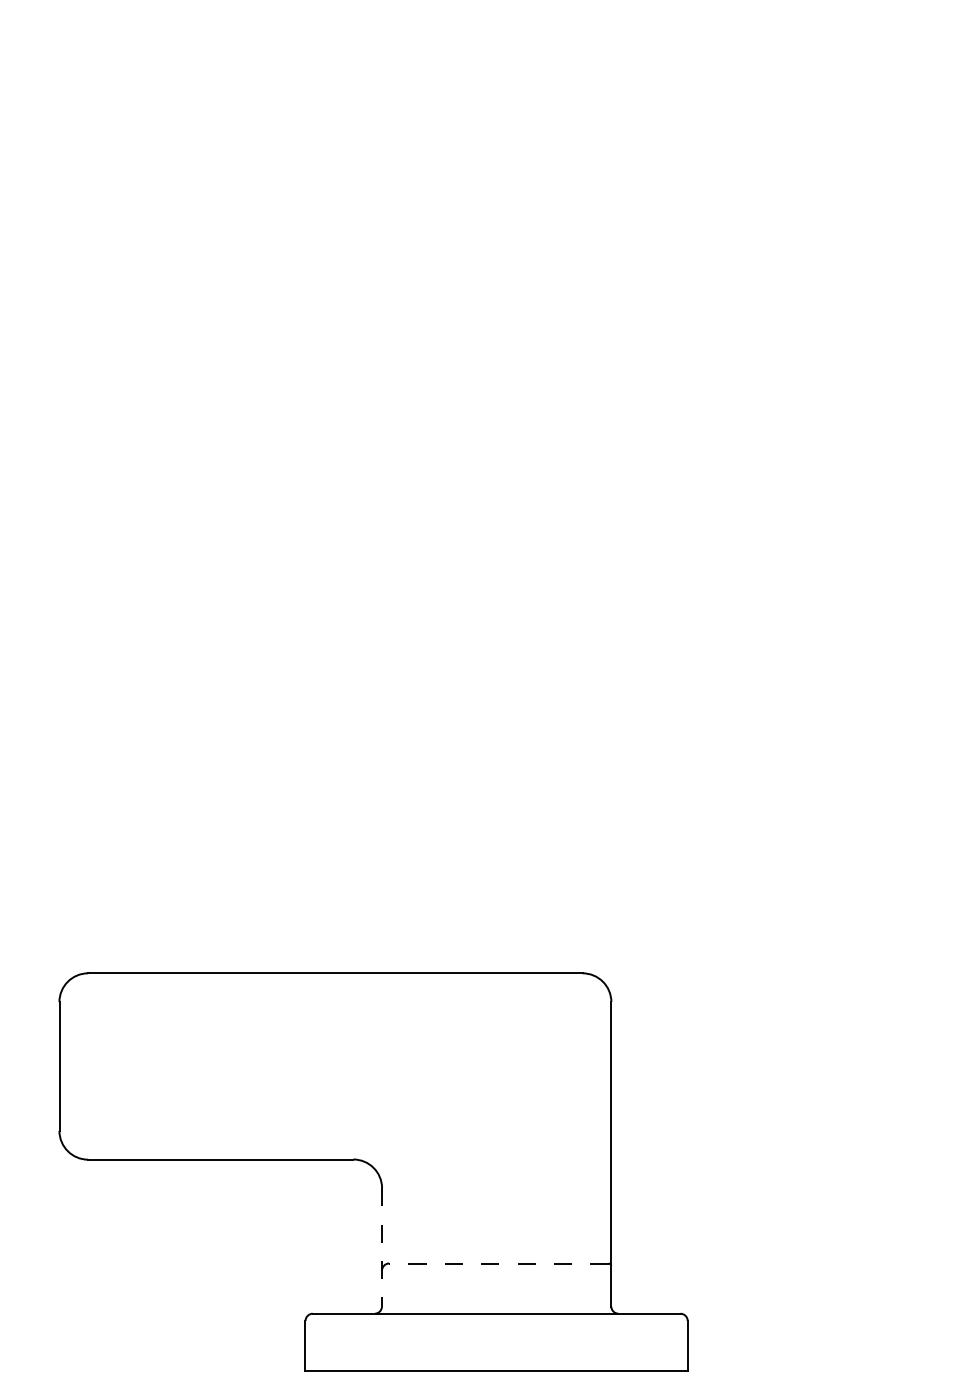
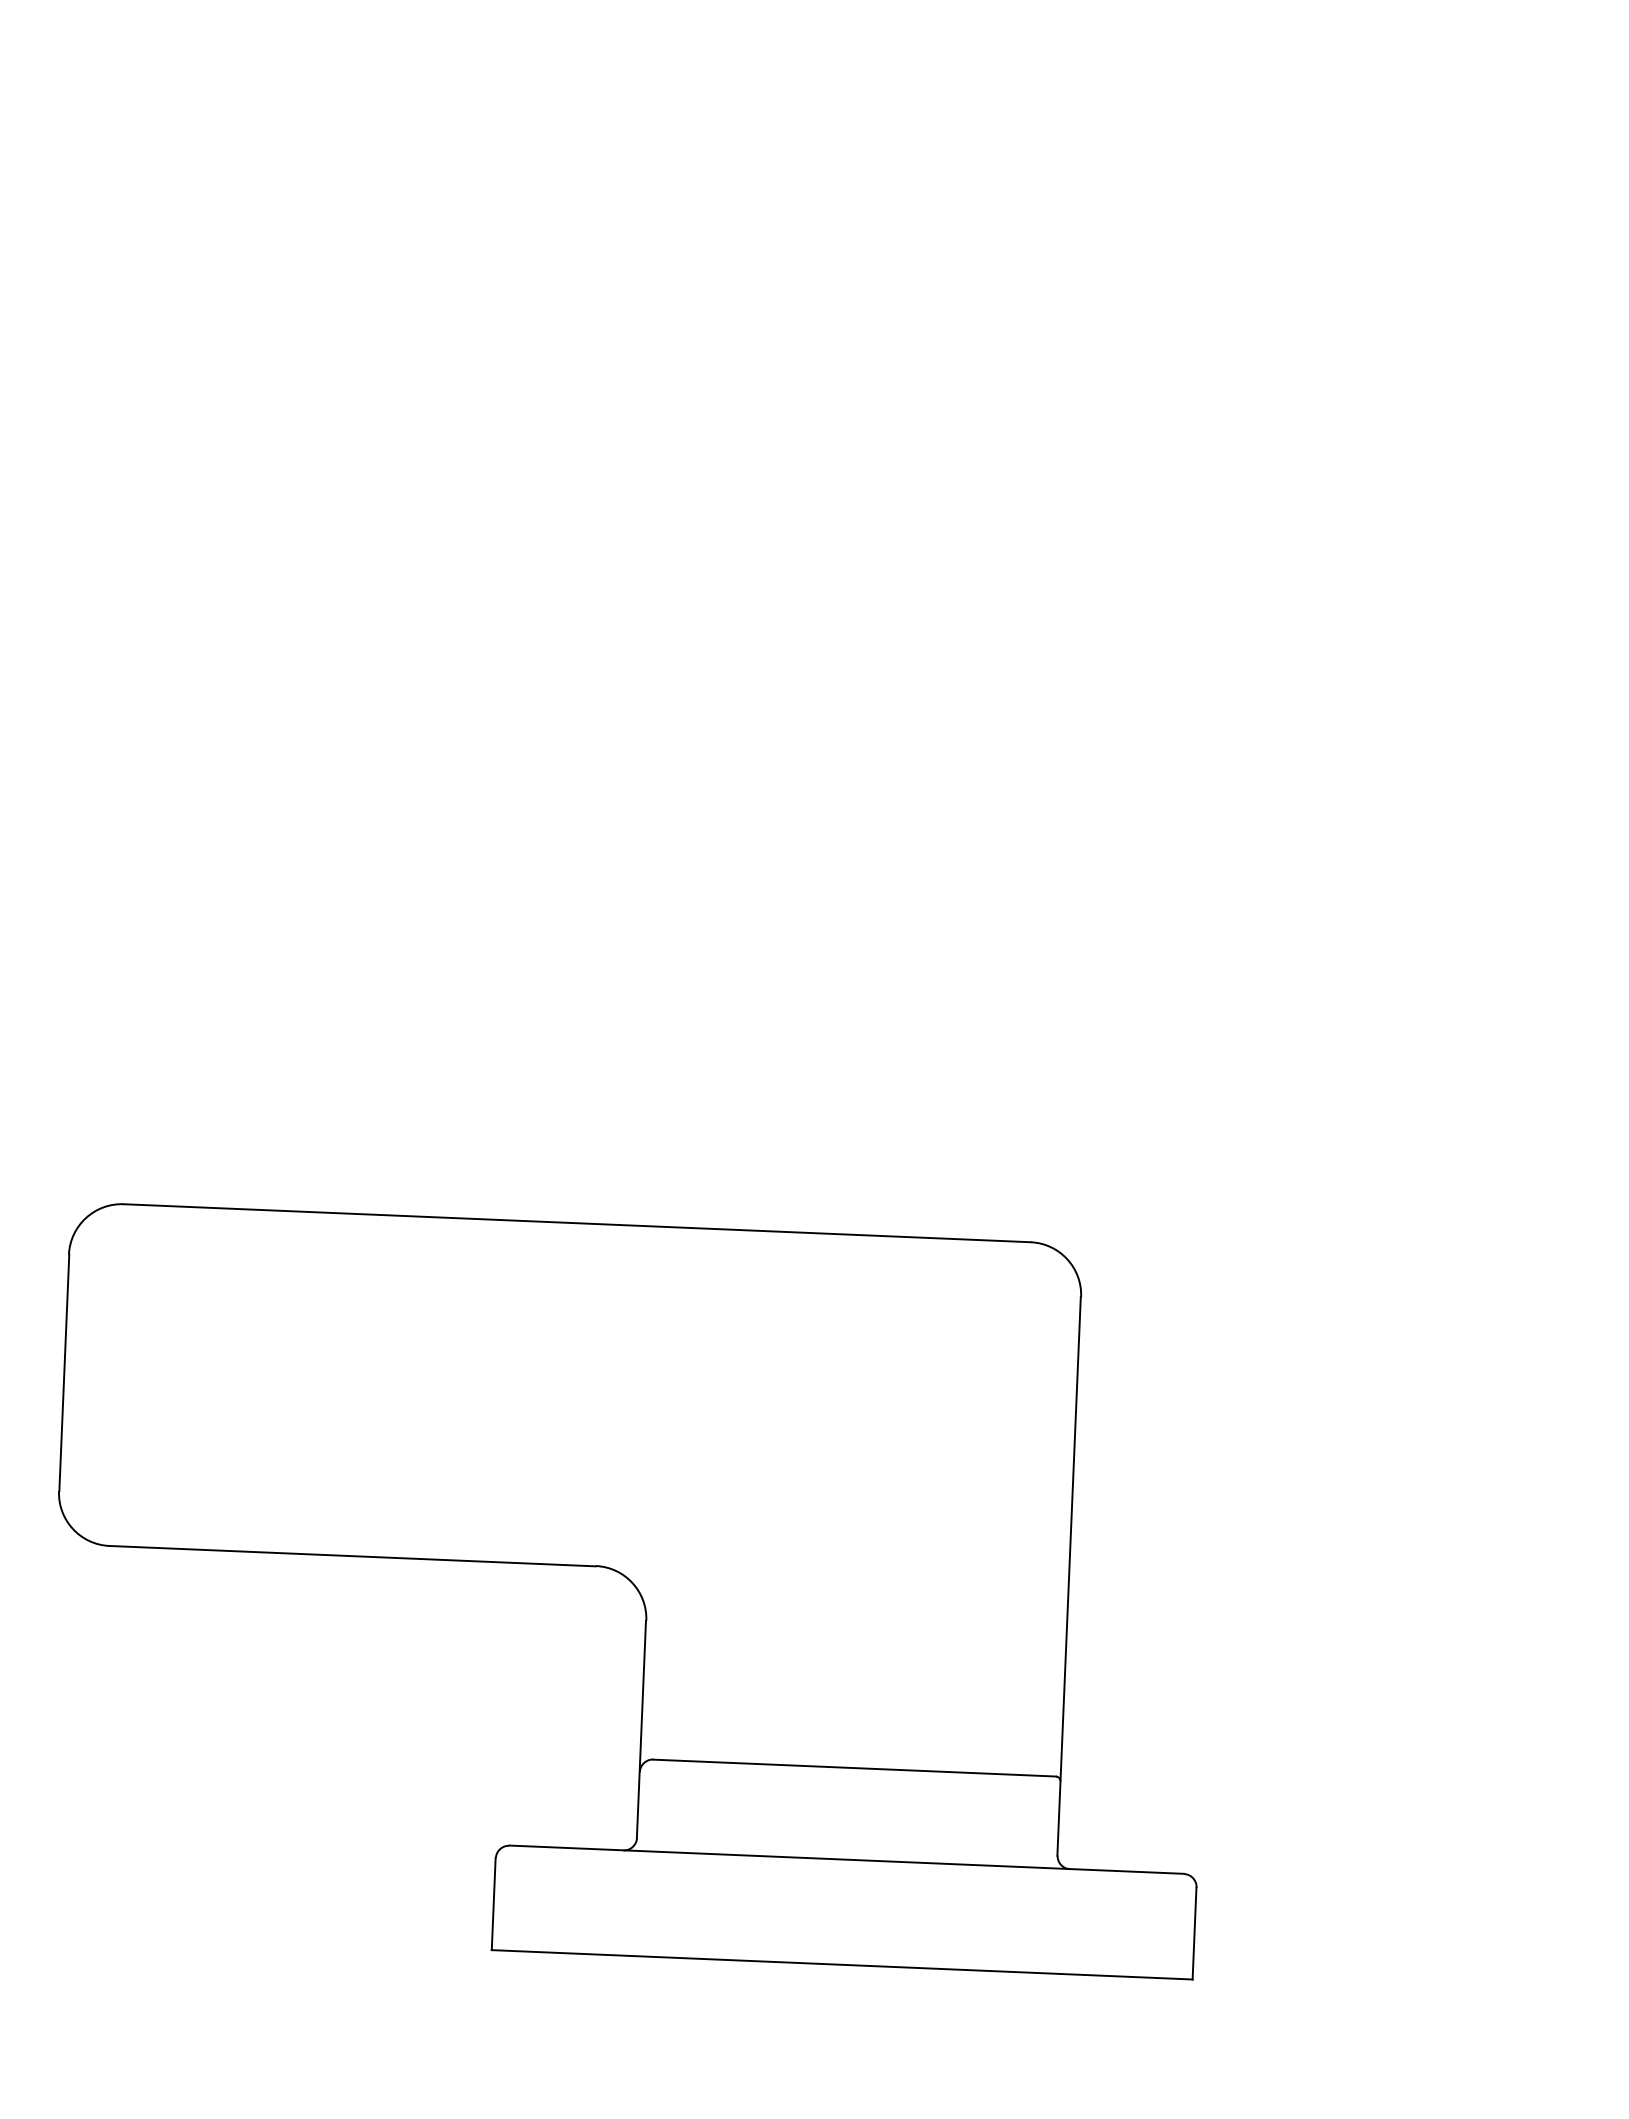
line: (381, 1247) -> (640, 1729), dashed -> solid
line: (498, 1263) -> (854, 1767), dashed -> solid

